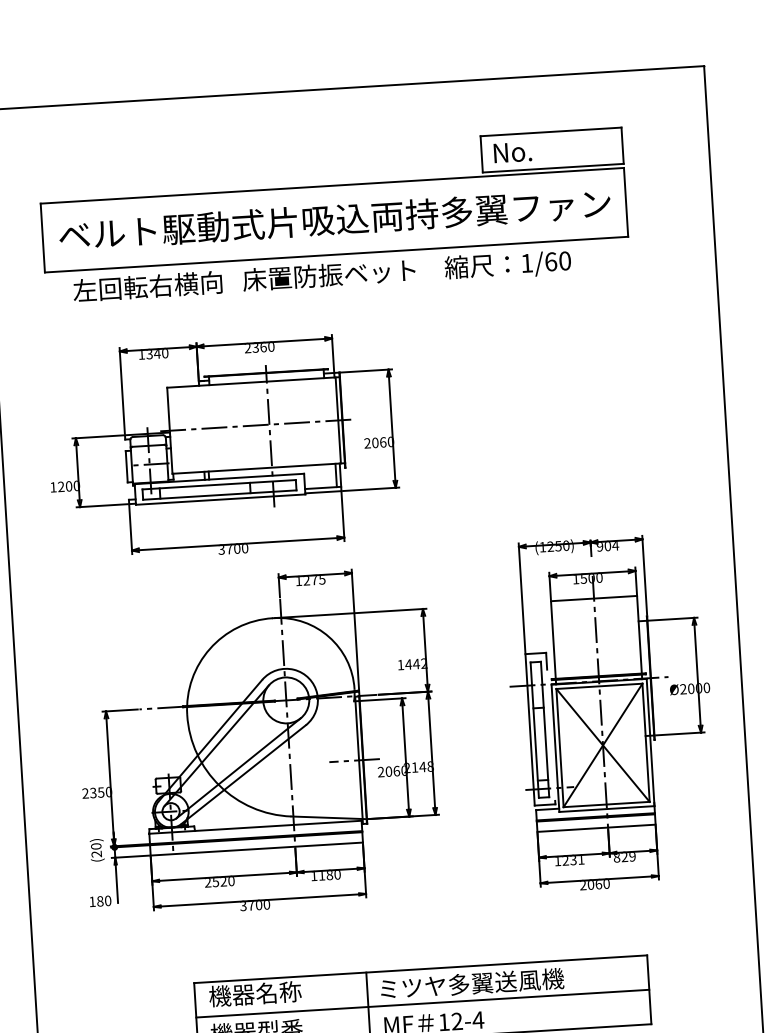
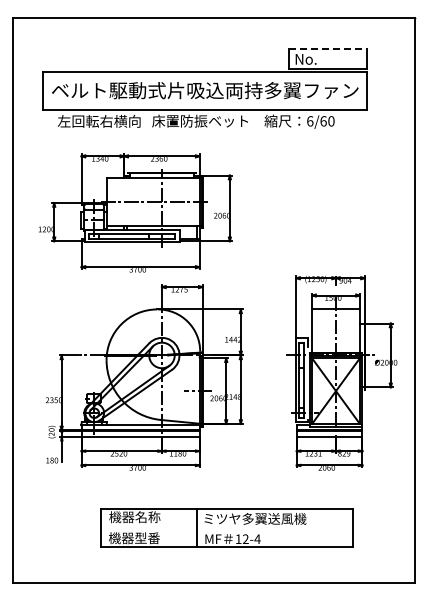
line: (551, 132) -> (328, 49), solid -> dashed
text: (527, 263) -> (310, 121), 1/60 -> 6/60
line: (423, 1004) -> (227, 528), removed

